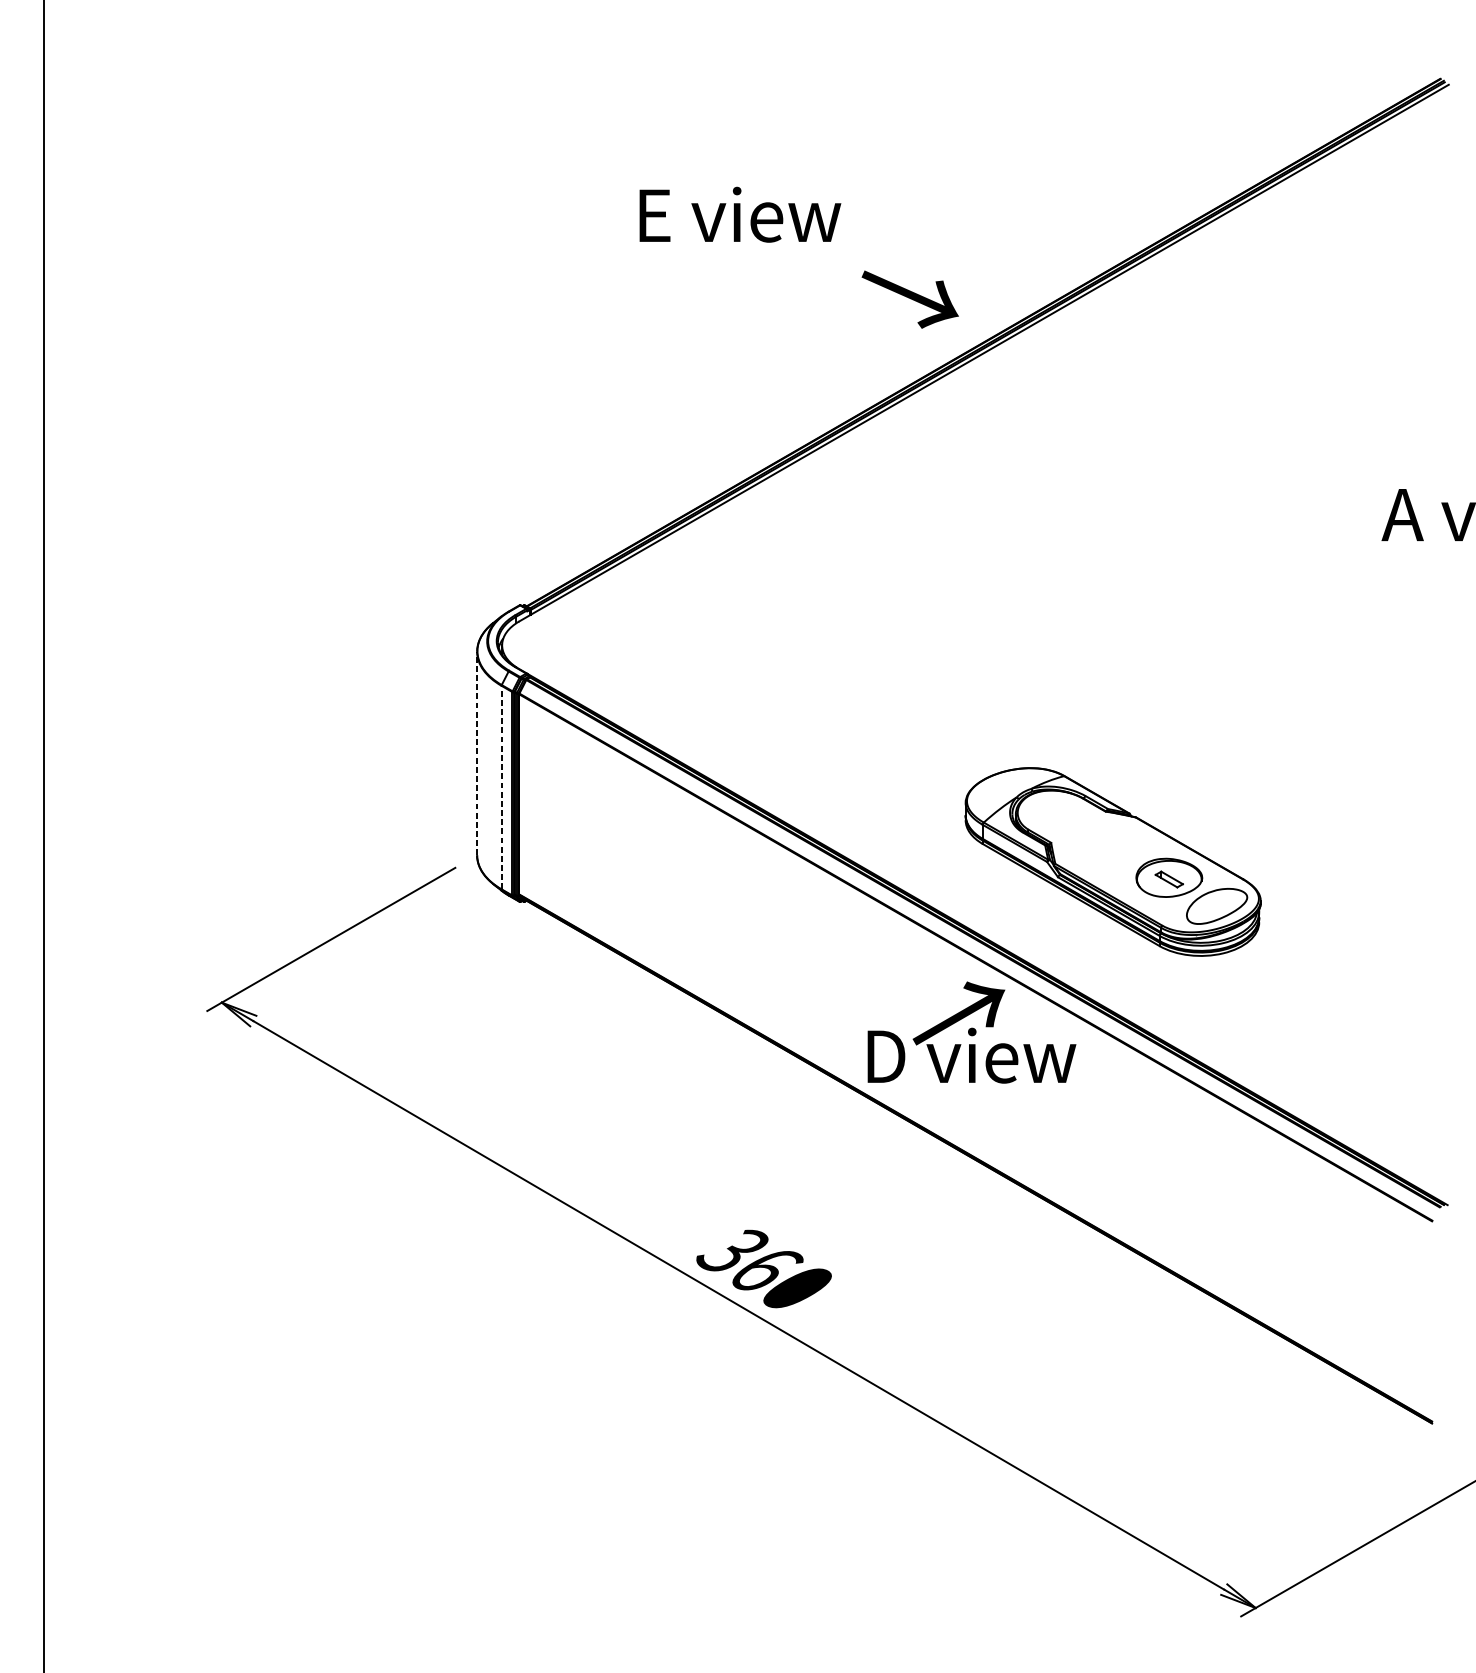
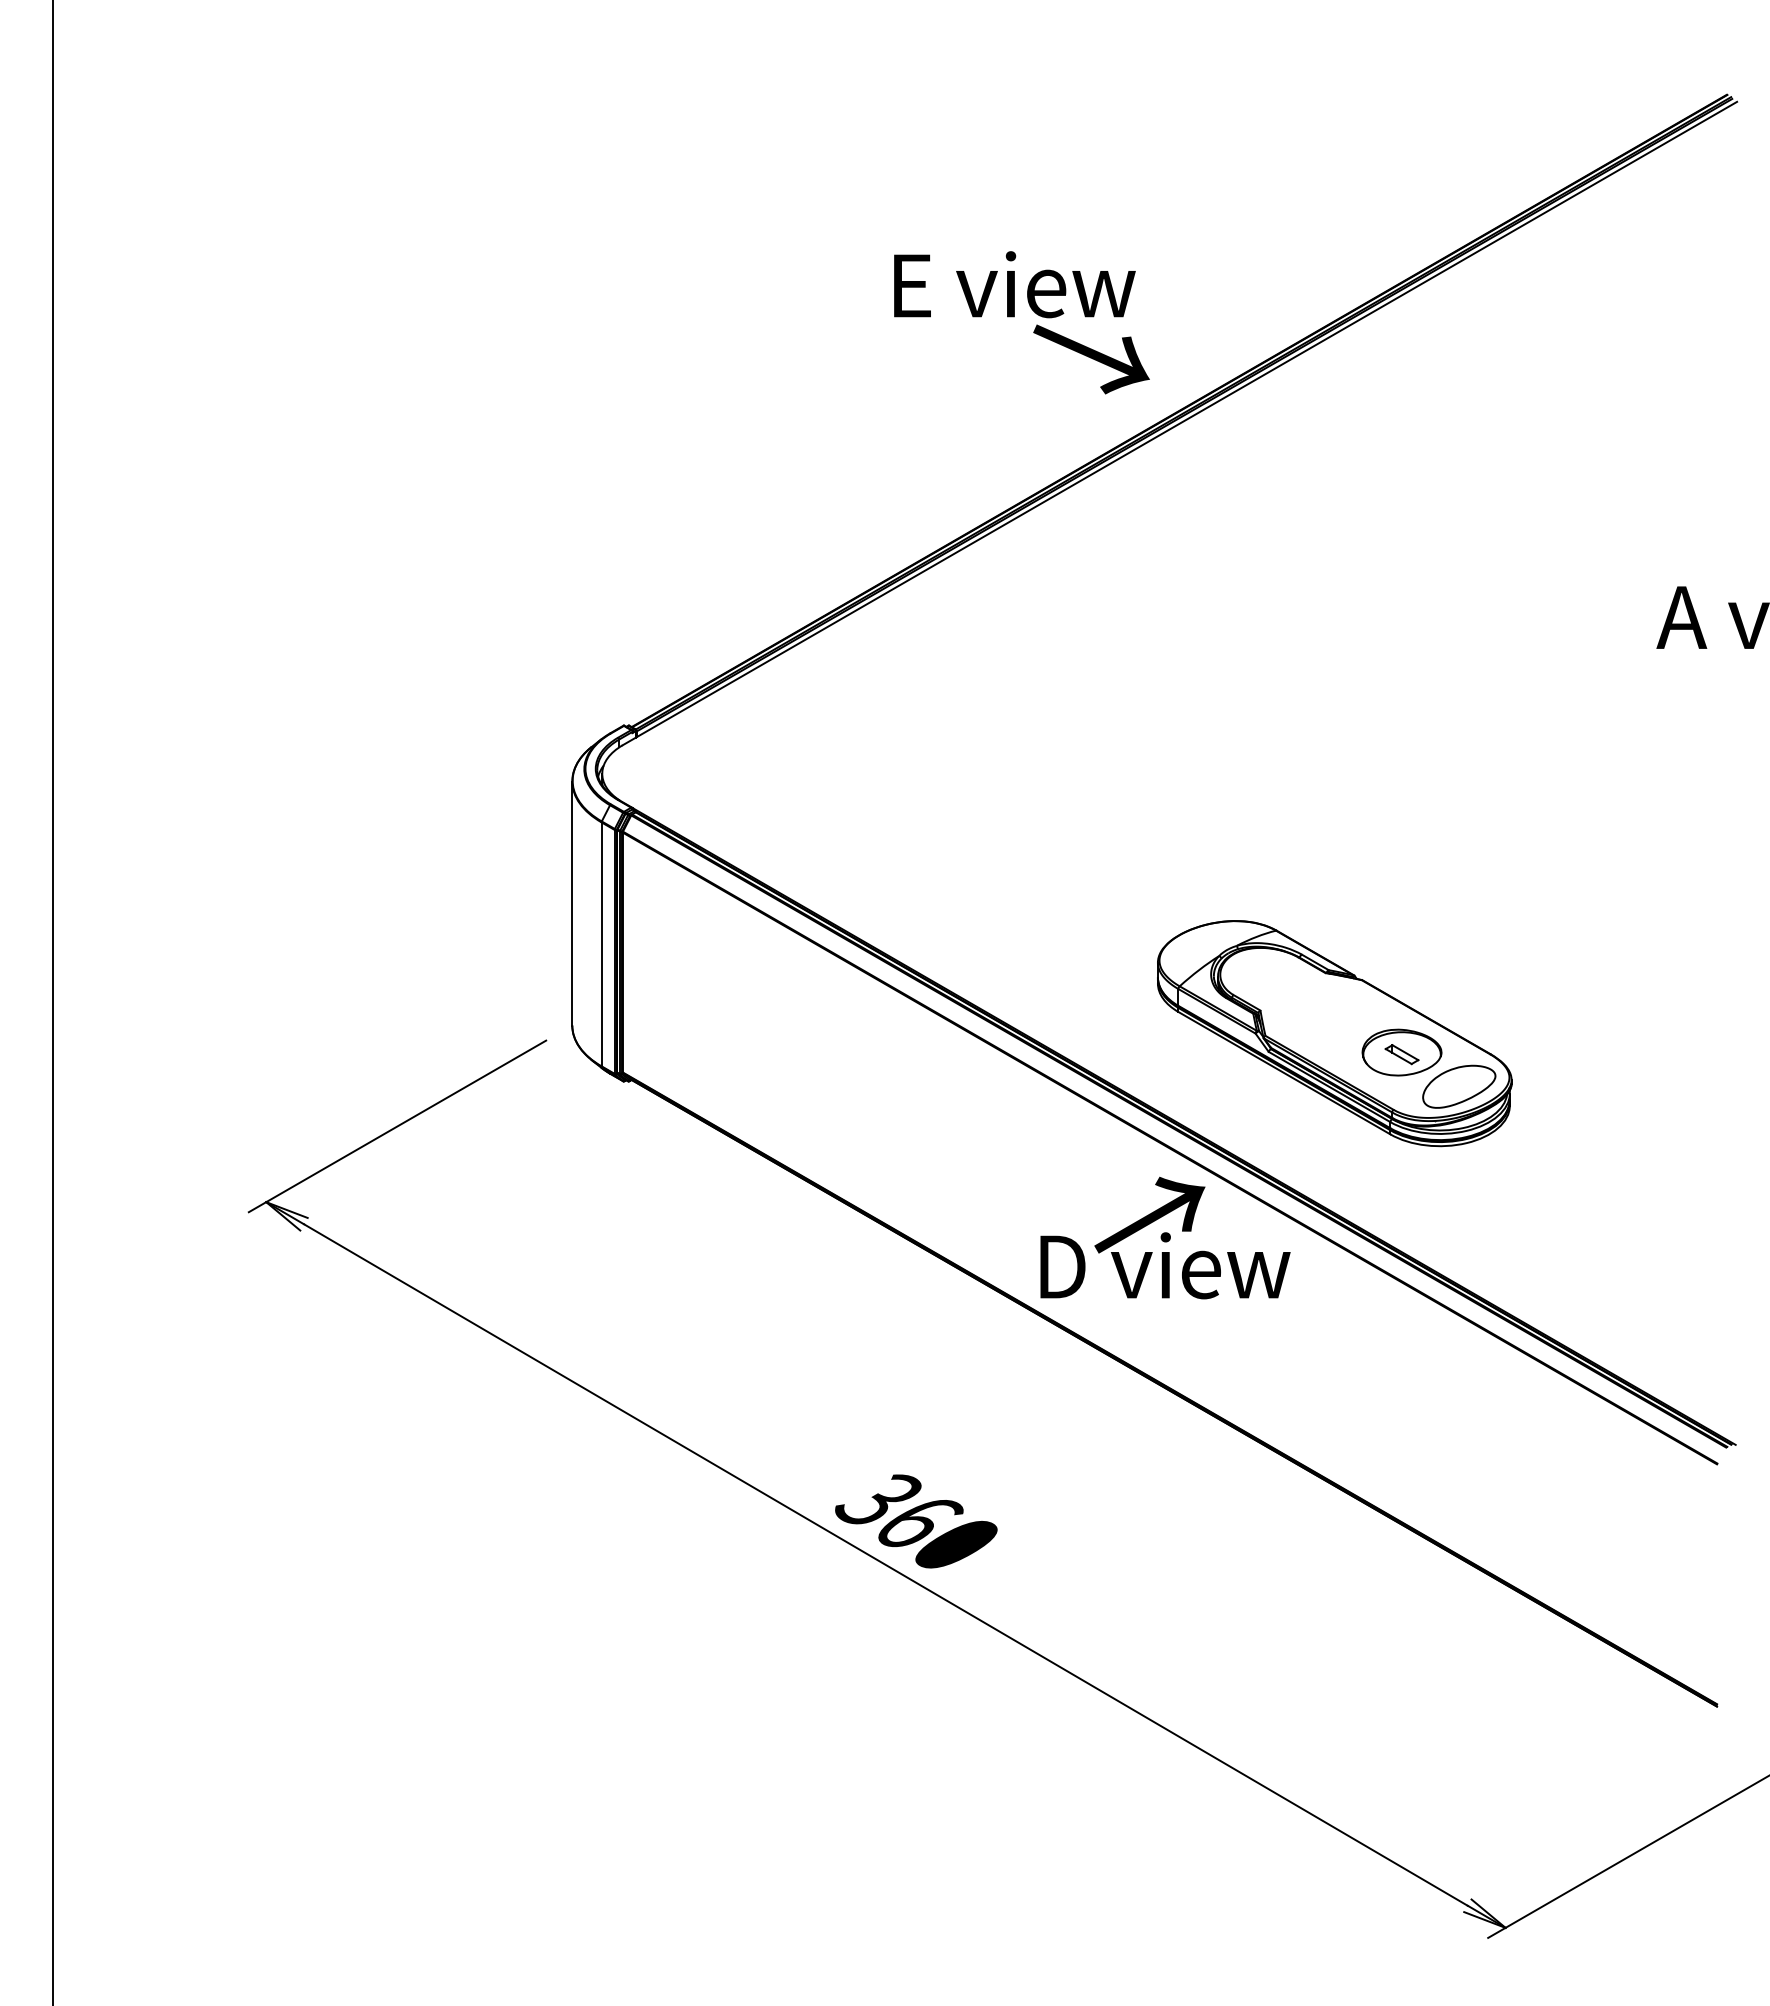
text: (740, 214) -> (1014, 284), moved
line: (477, 753) -> (572, 903), dashed -> solid
line: (501, 787) -> (601, 944), dashed -> solid

